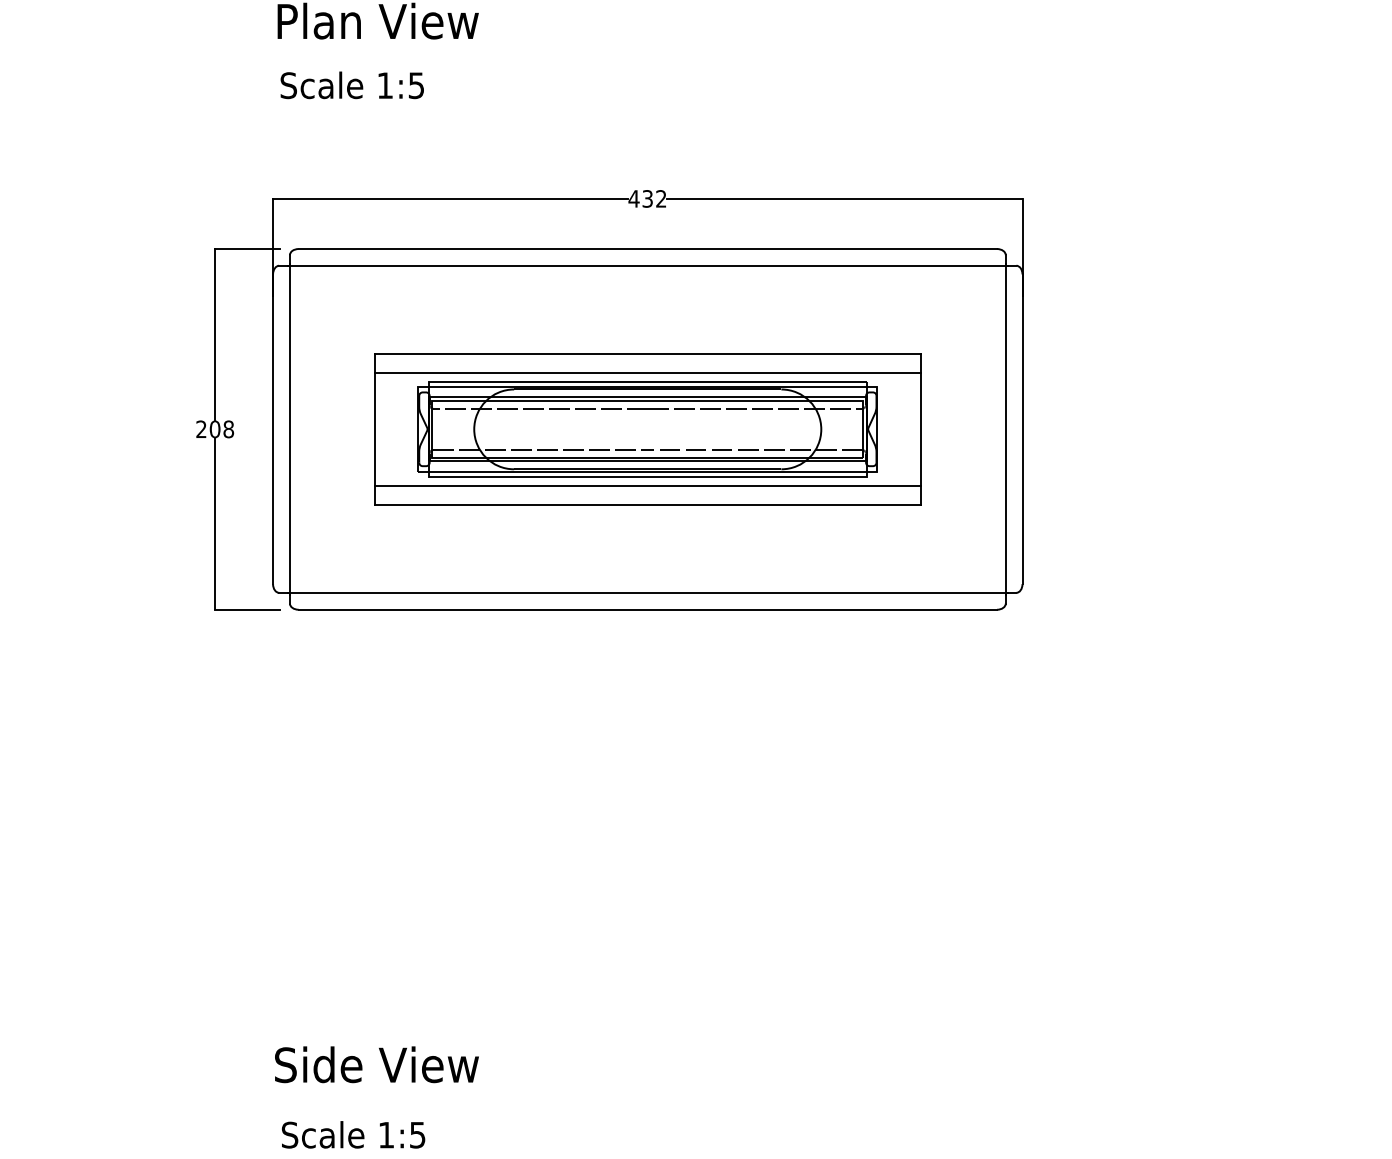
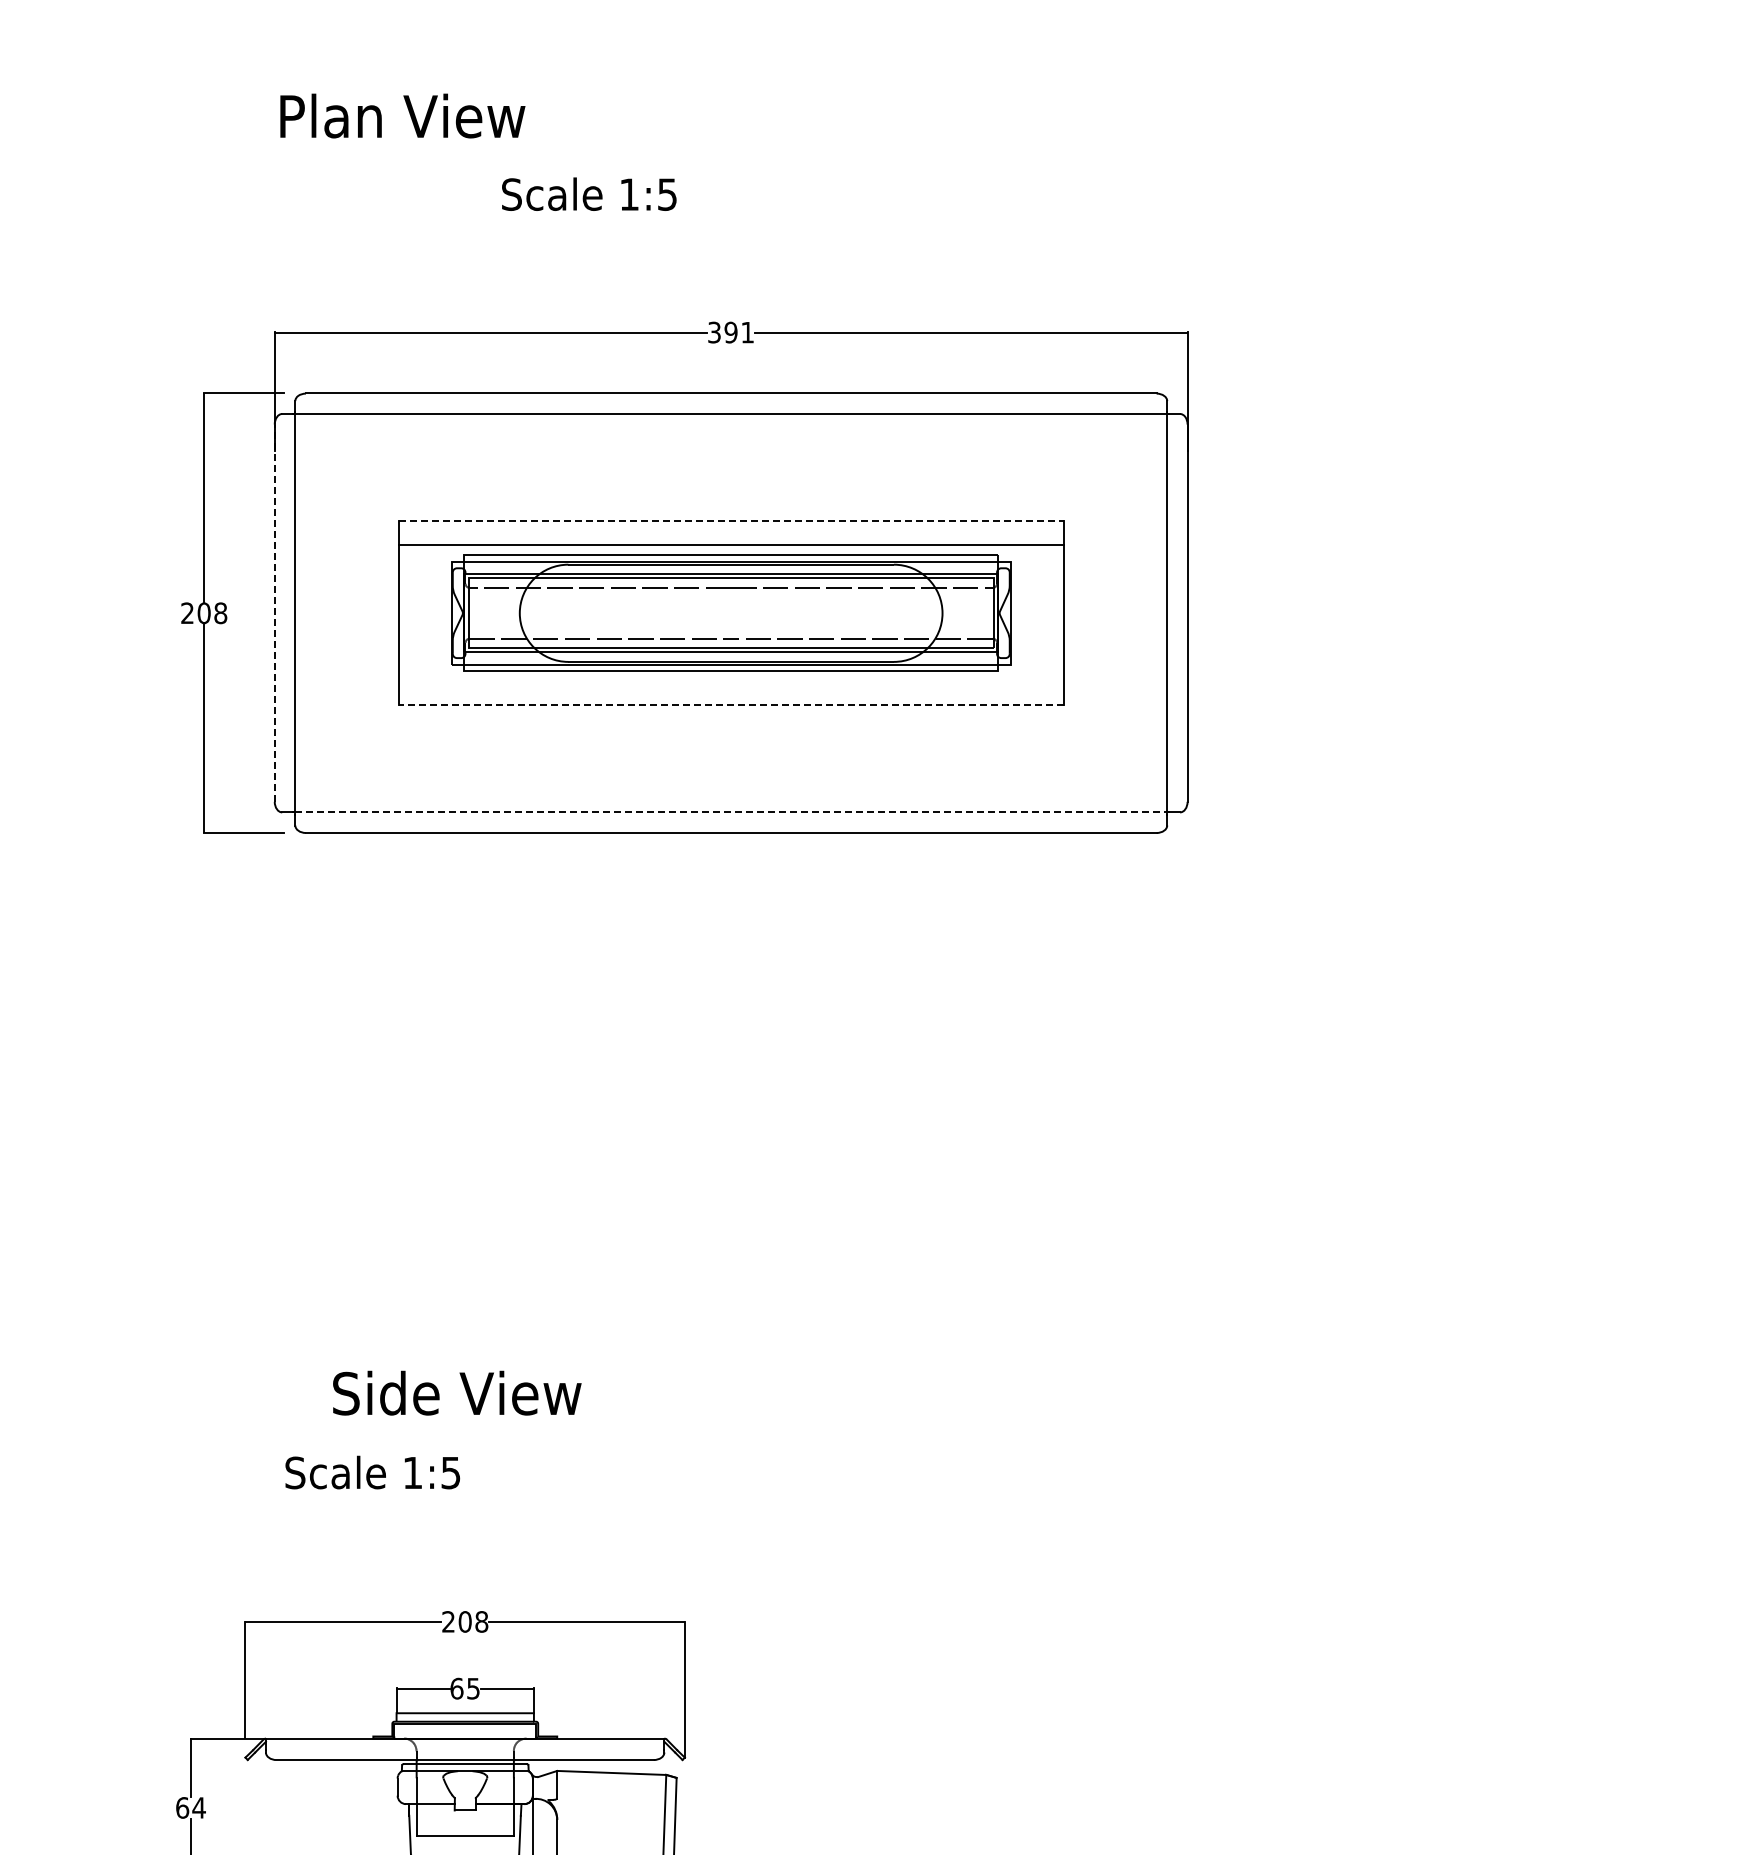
text: (352, 84) -> (589, 193), moved
text: (647, 198) -> (730, 332), 432 -> 391
line: (648, 354) -> (731, 521), solid -> dashed
line: (272, 429) -> (274, 613), solid -> dashed
line: (647, 486) -> (730, 682), removed
line: (647, 505) -> (730, 705), solid -> dashed
line: (648, 592) -> (731, 812), solid -> dashed
text: (377, 1064) -> (457, 1392), moved

